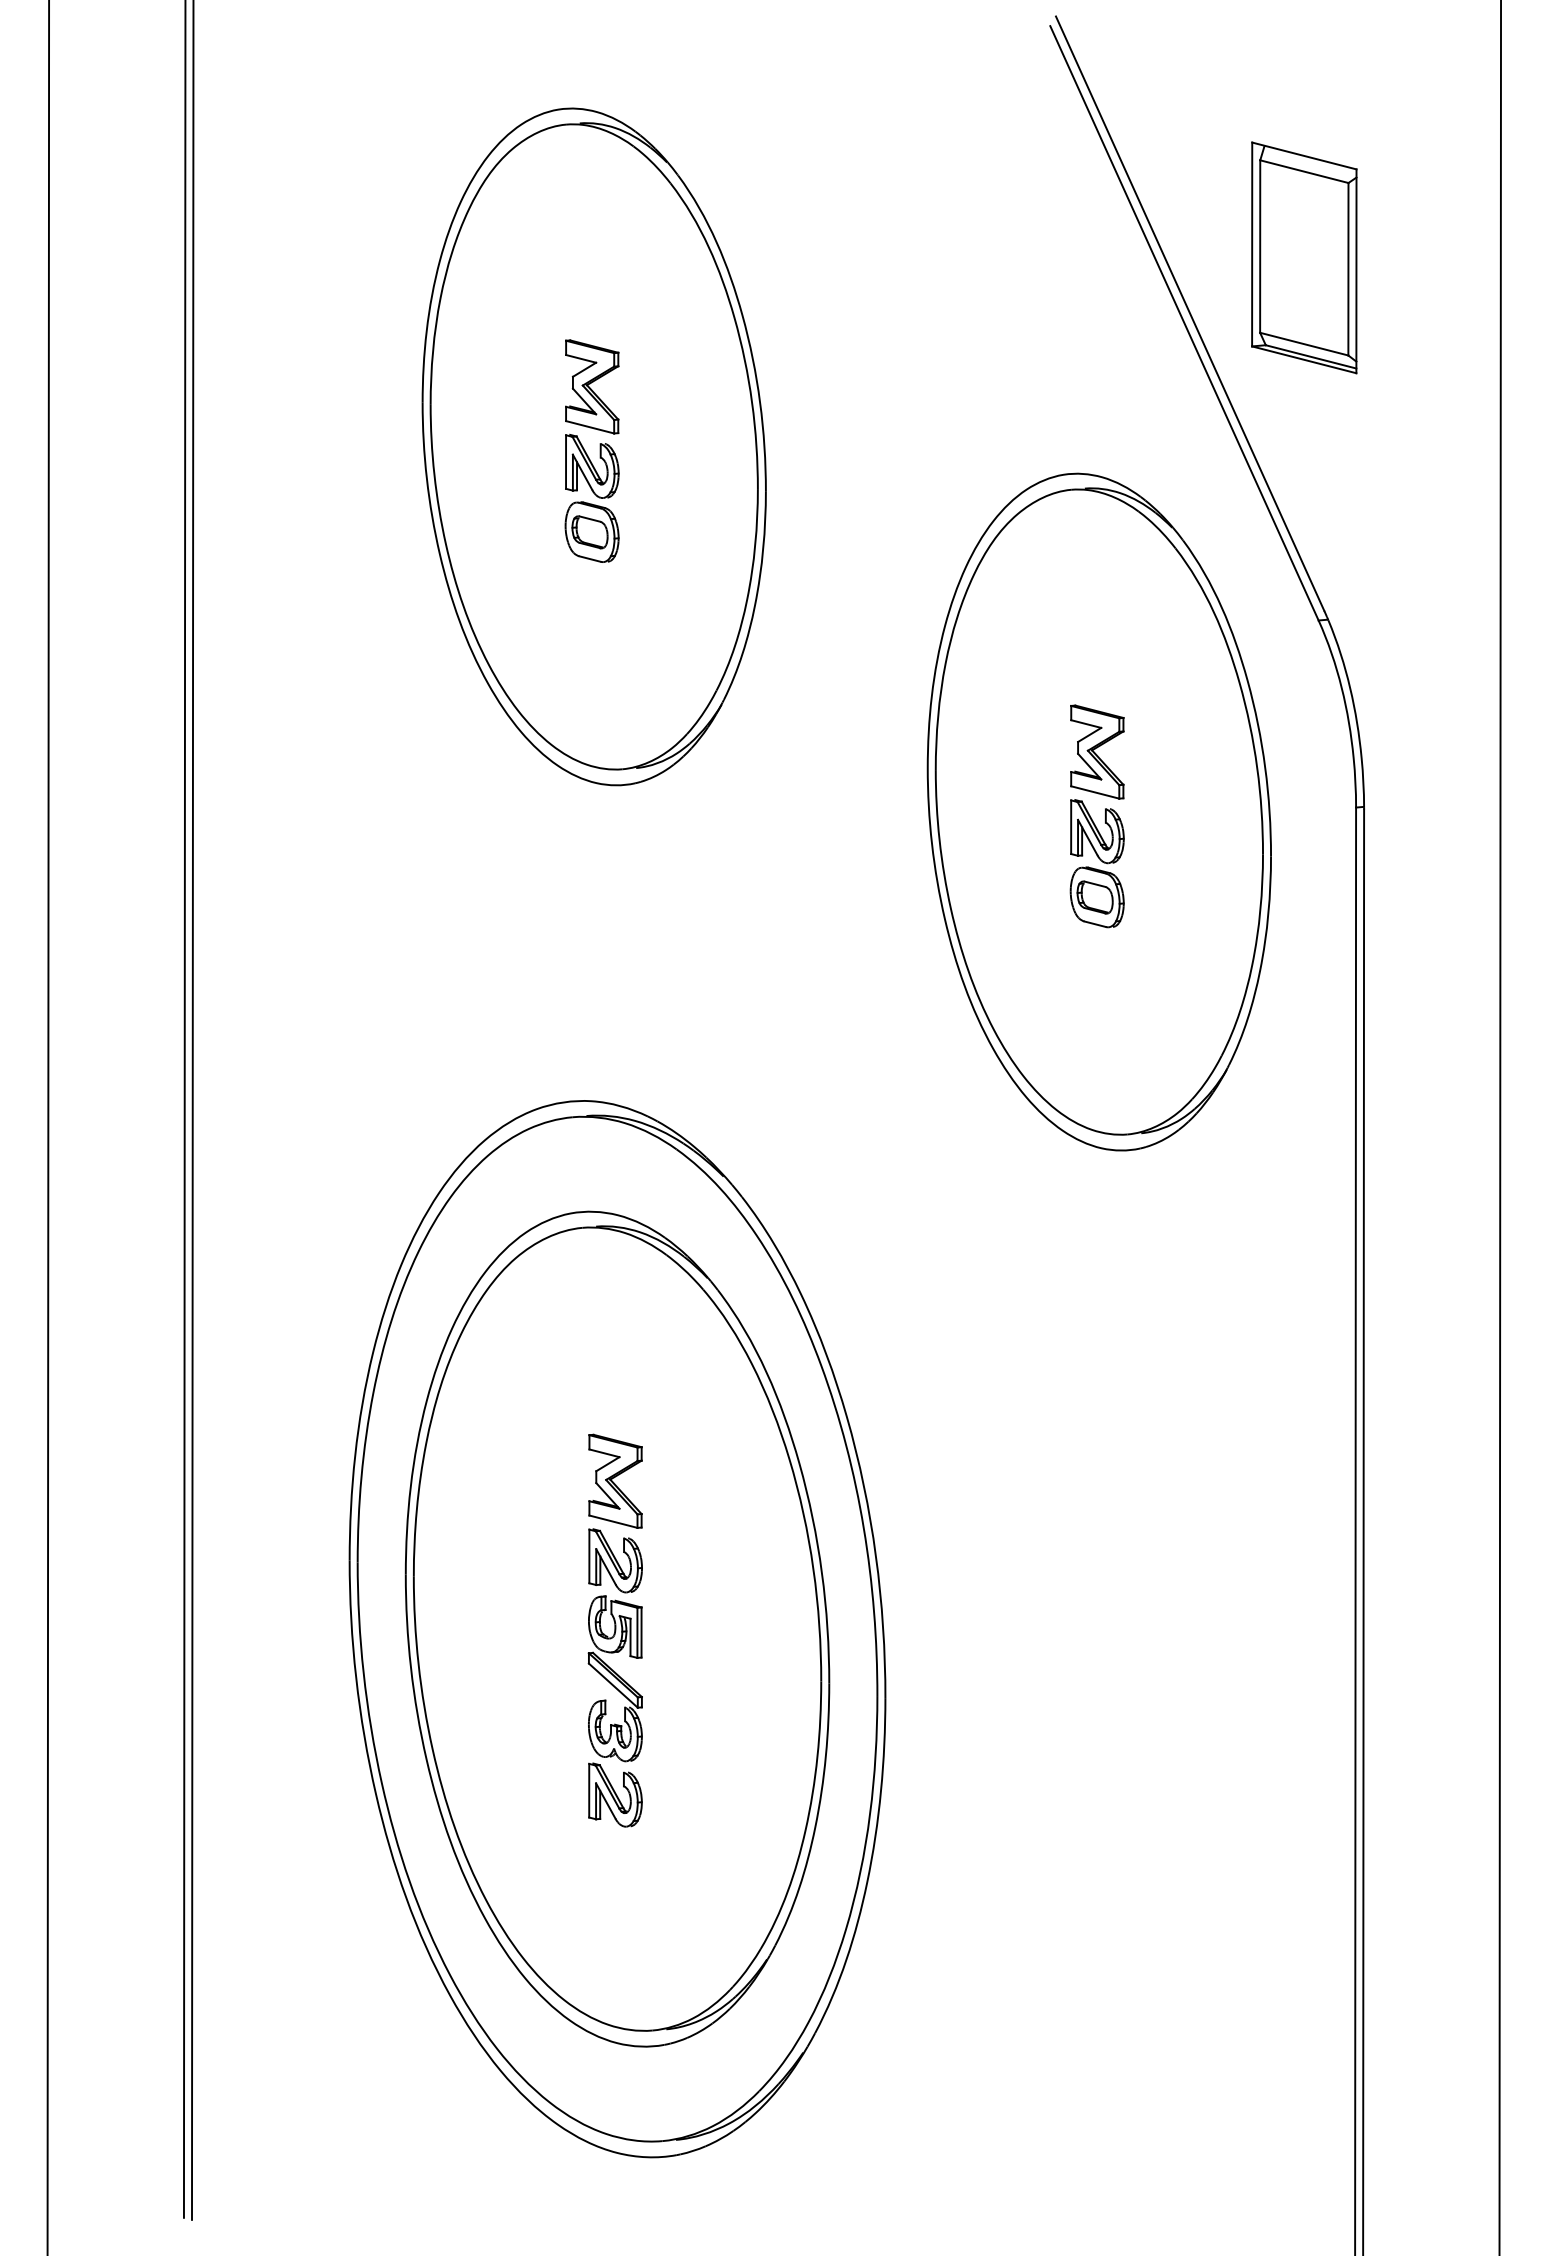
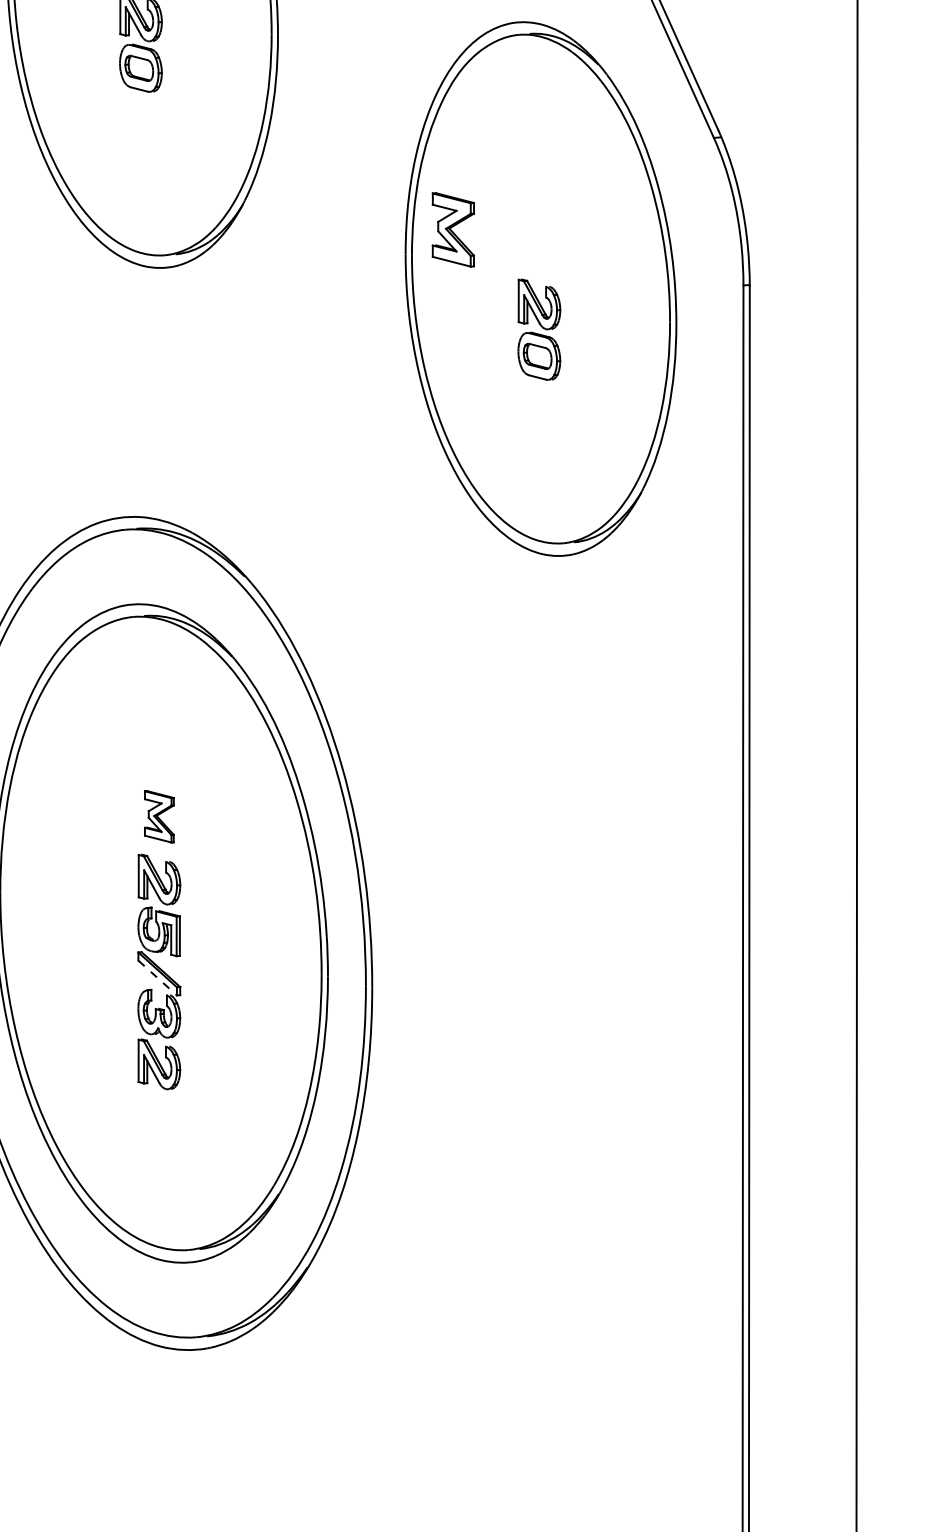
part: (1097, 751) -> (453, 229), moved
part: (615, 1480) -> (159, 816), size x0.7
line: (613, 1685) -> (157, 977), solid -> dashed

